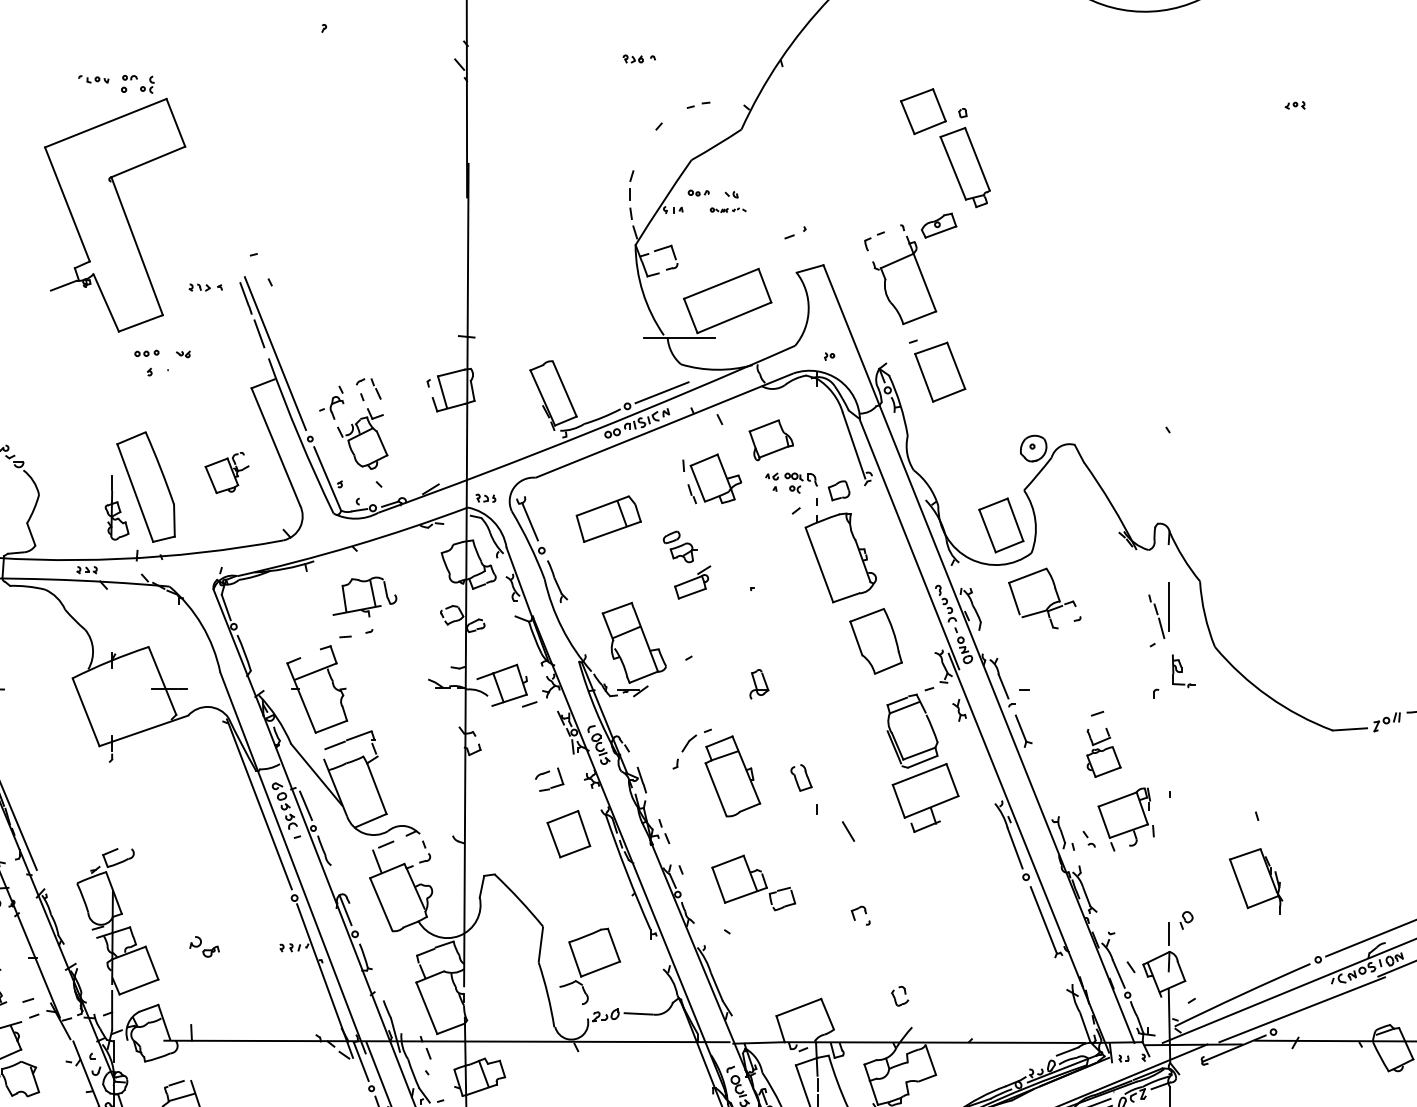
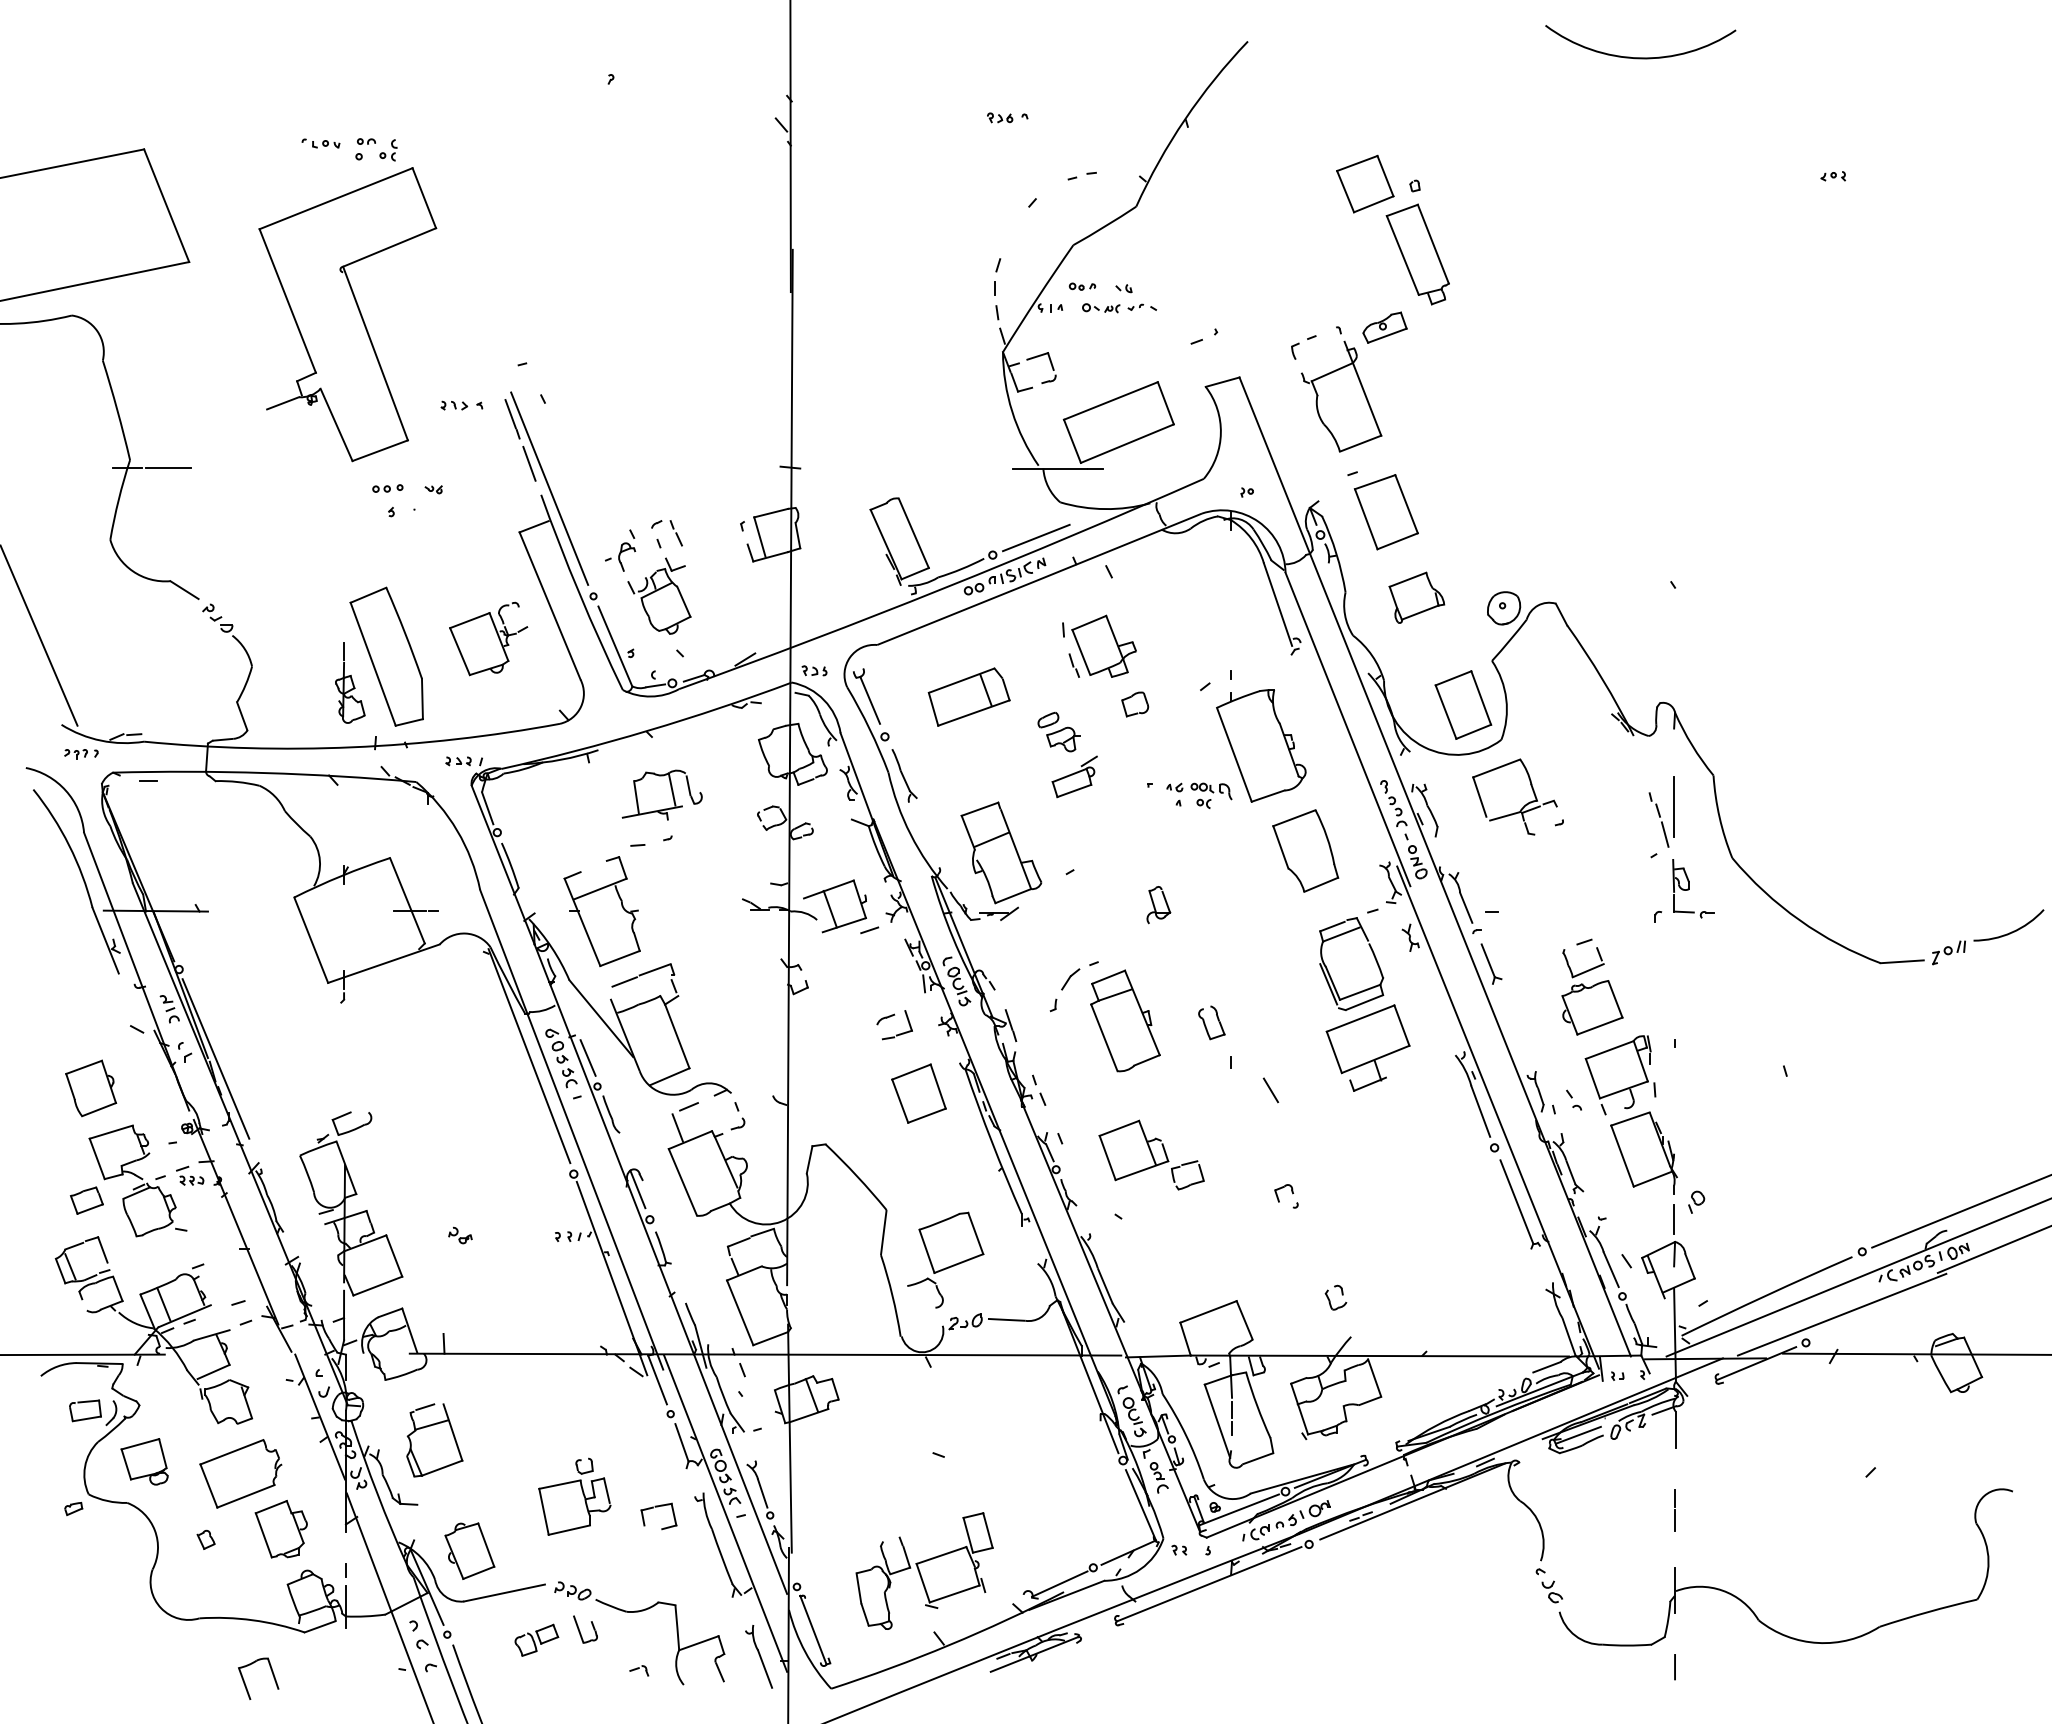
part: (728, 210) -> (1119, 308), size x1.67
part: (771, 440) -> (1416, 597), moved
part: (226, 472) -> (488, 638), size x1.43
part: (791, 482) -> (1199, 795), moved
part: (839, 490) -> (1135, 704), moved
part: (87, 570) -> (458, 761), moved
part: (1184, 671) -> (1693, 888), size x1.43
part: (1103, 753) -> (1592, 991), size x1.43
part: (1255, 880) -> (1643, 1152), moved
part: (204, 946) -> (460, 1235), size x0.62

